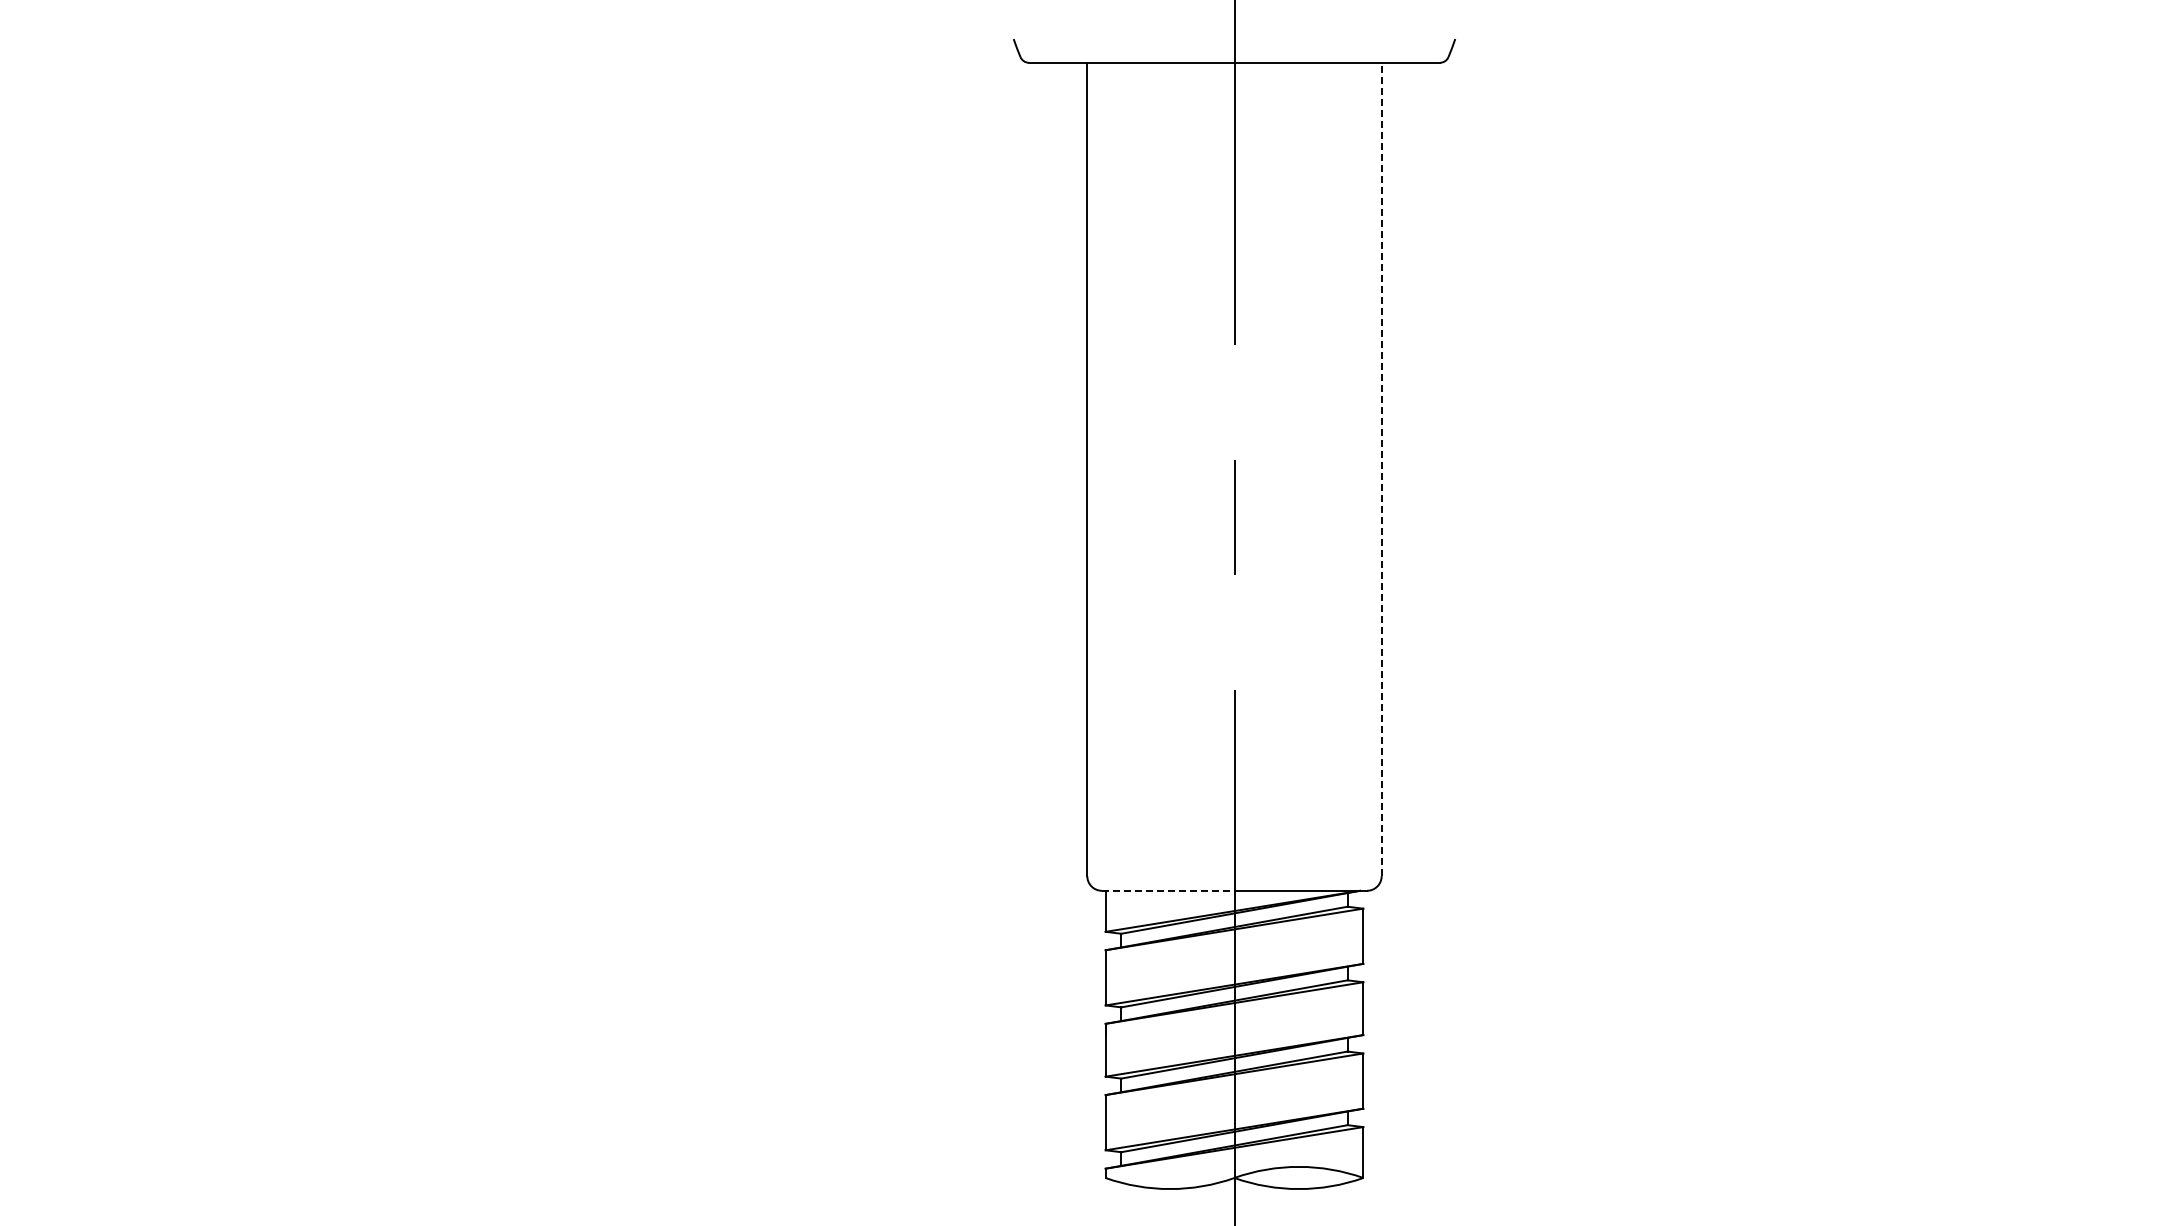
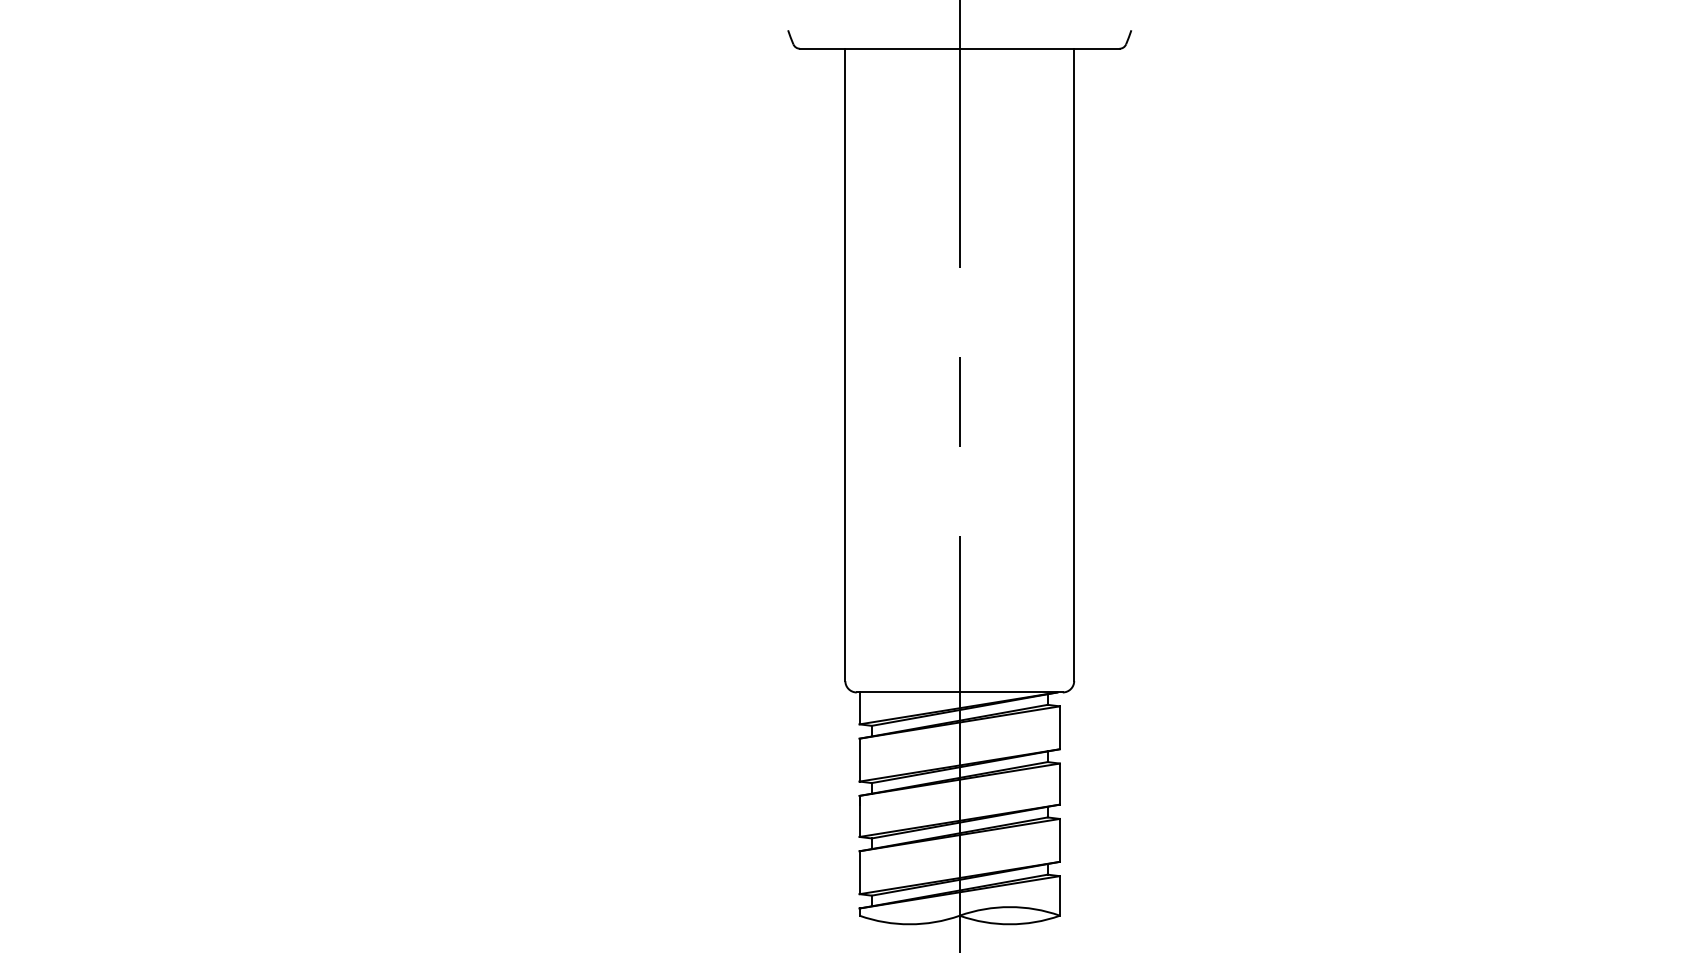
line: (1381, 469) -> (1074, 364), dashed -> solid
line: (1168, 890) -> (908, 692), dashed -> solid

